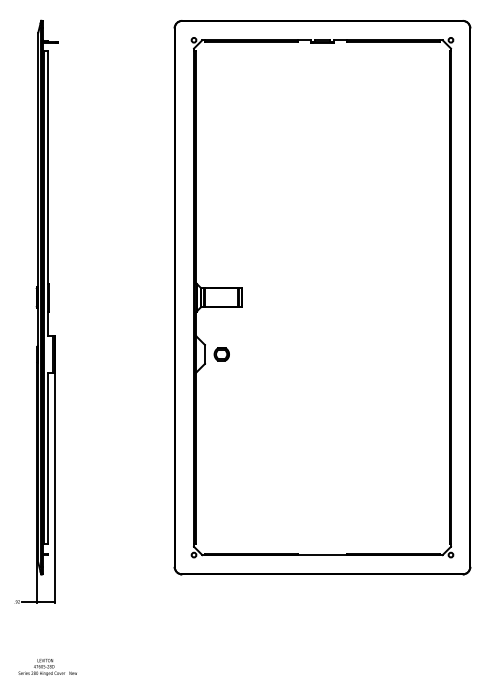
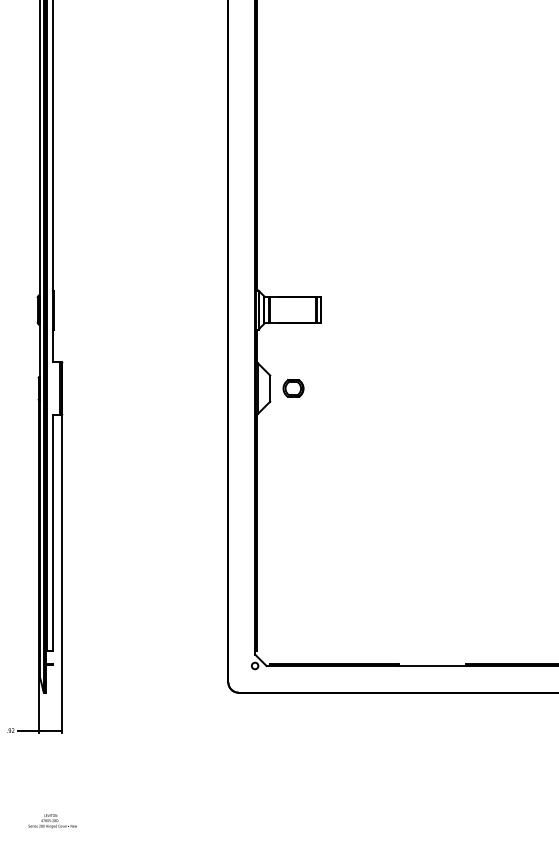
part: (47, 667) -> (52, 821), size x0.6

